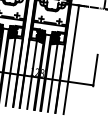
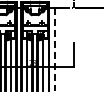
line: (71, 60) -> (55, 50), solid -> dashed

